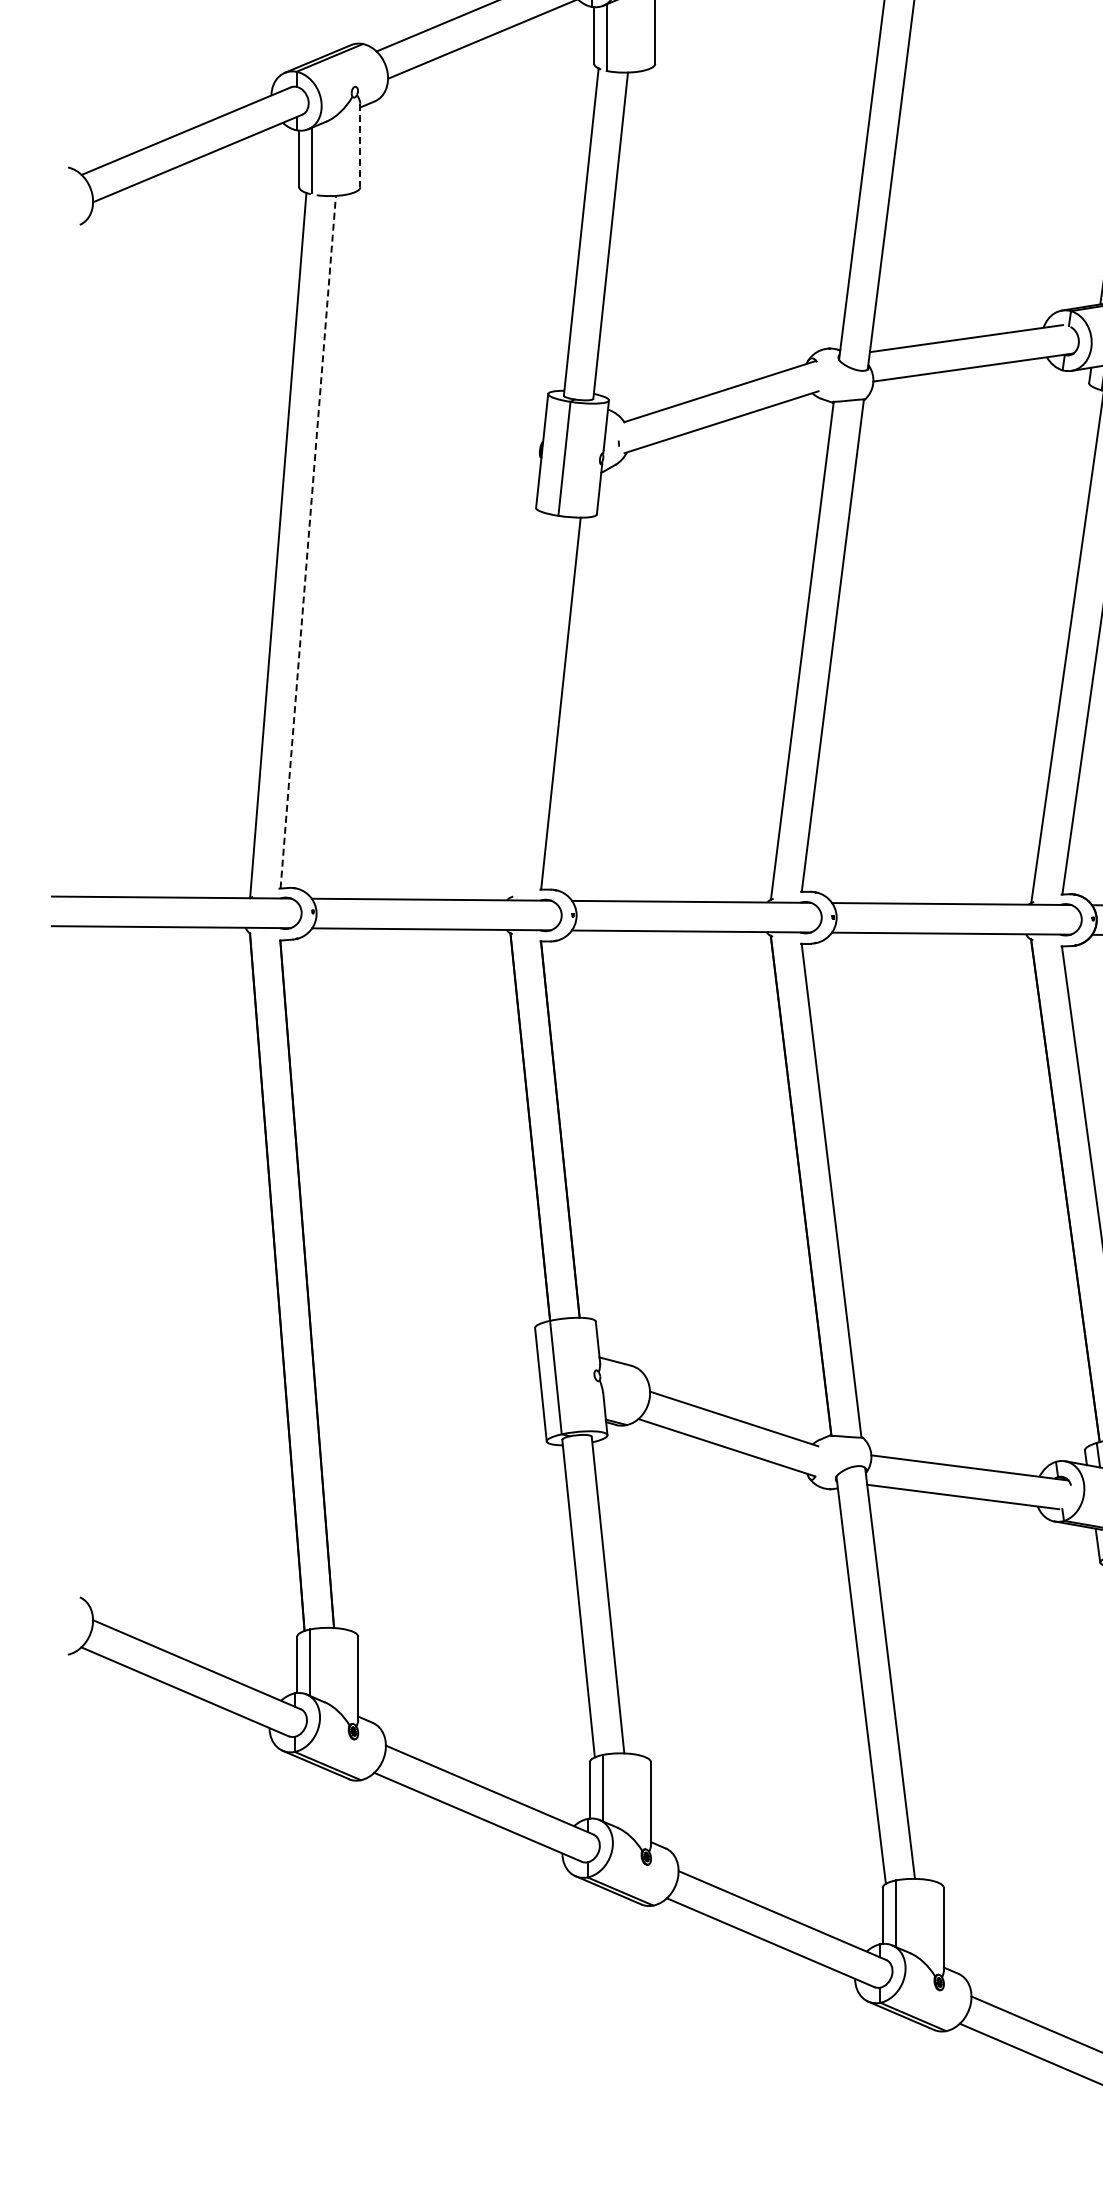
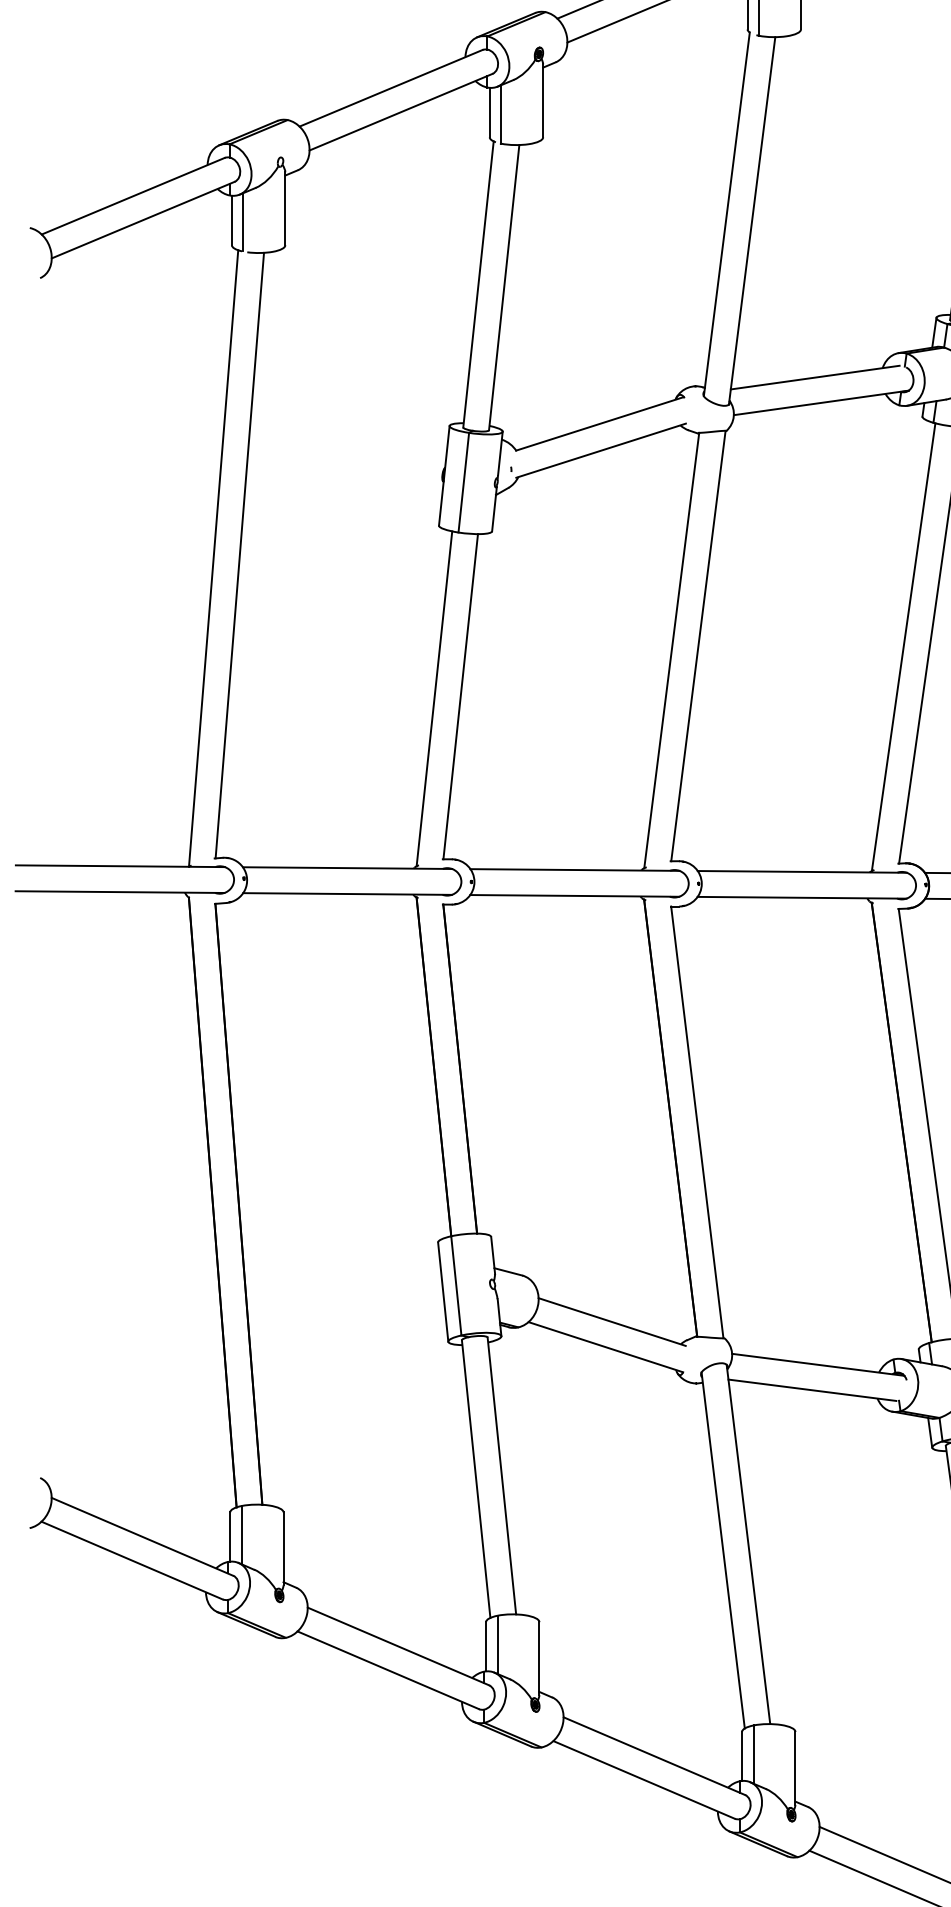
line: (360, 145) -> (285, 208), dashed -> solid
line: (308, 541) -> (240, 554), dashed -> solid
line: (530, 705) -> (434, 698), added

